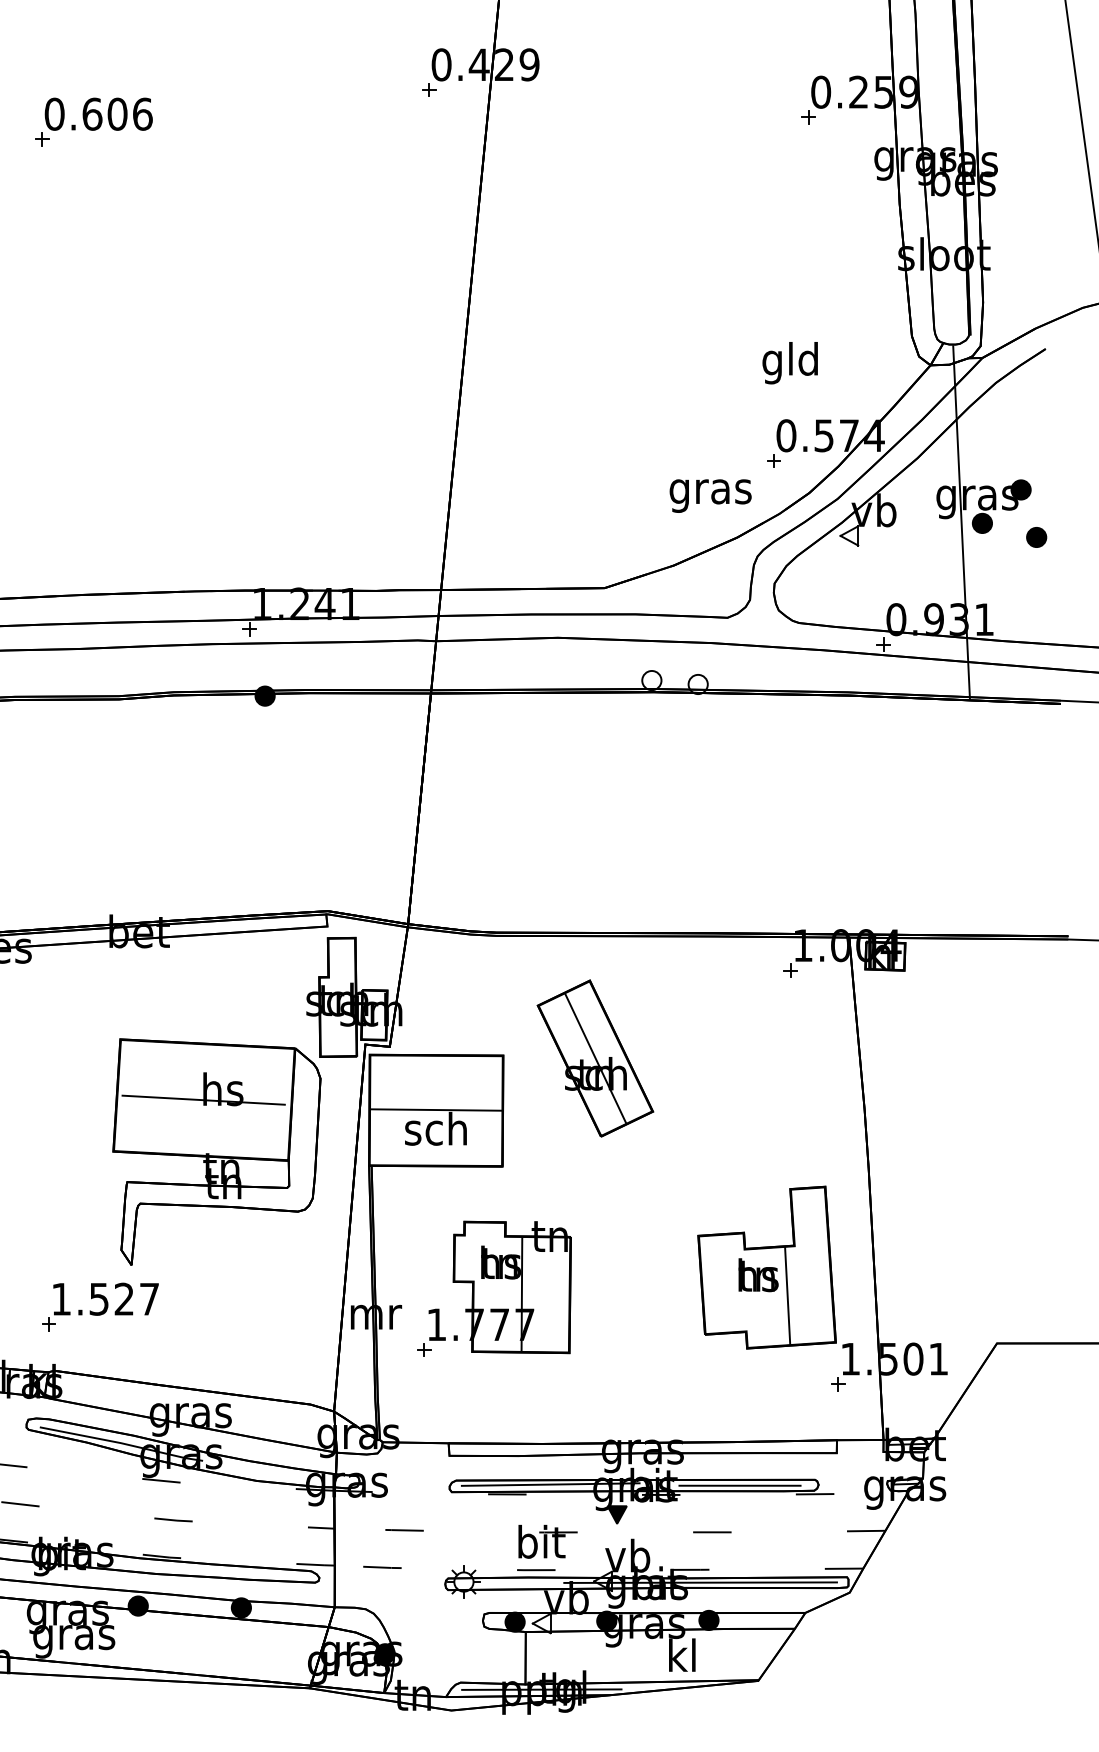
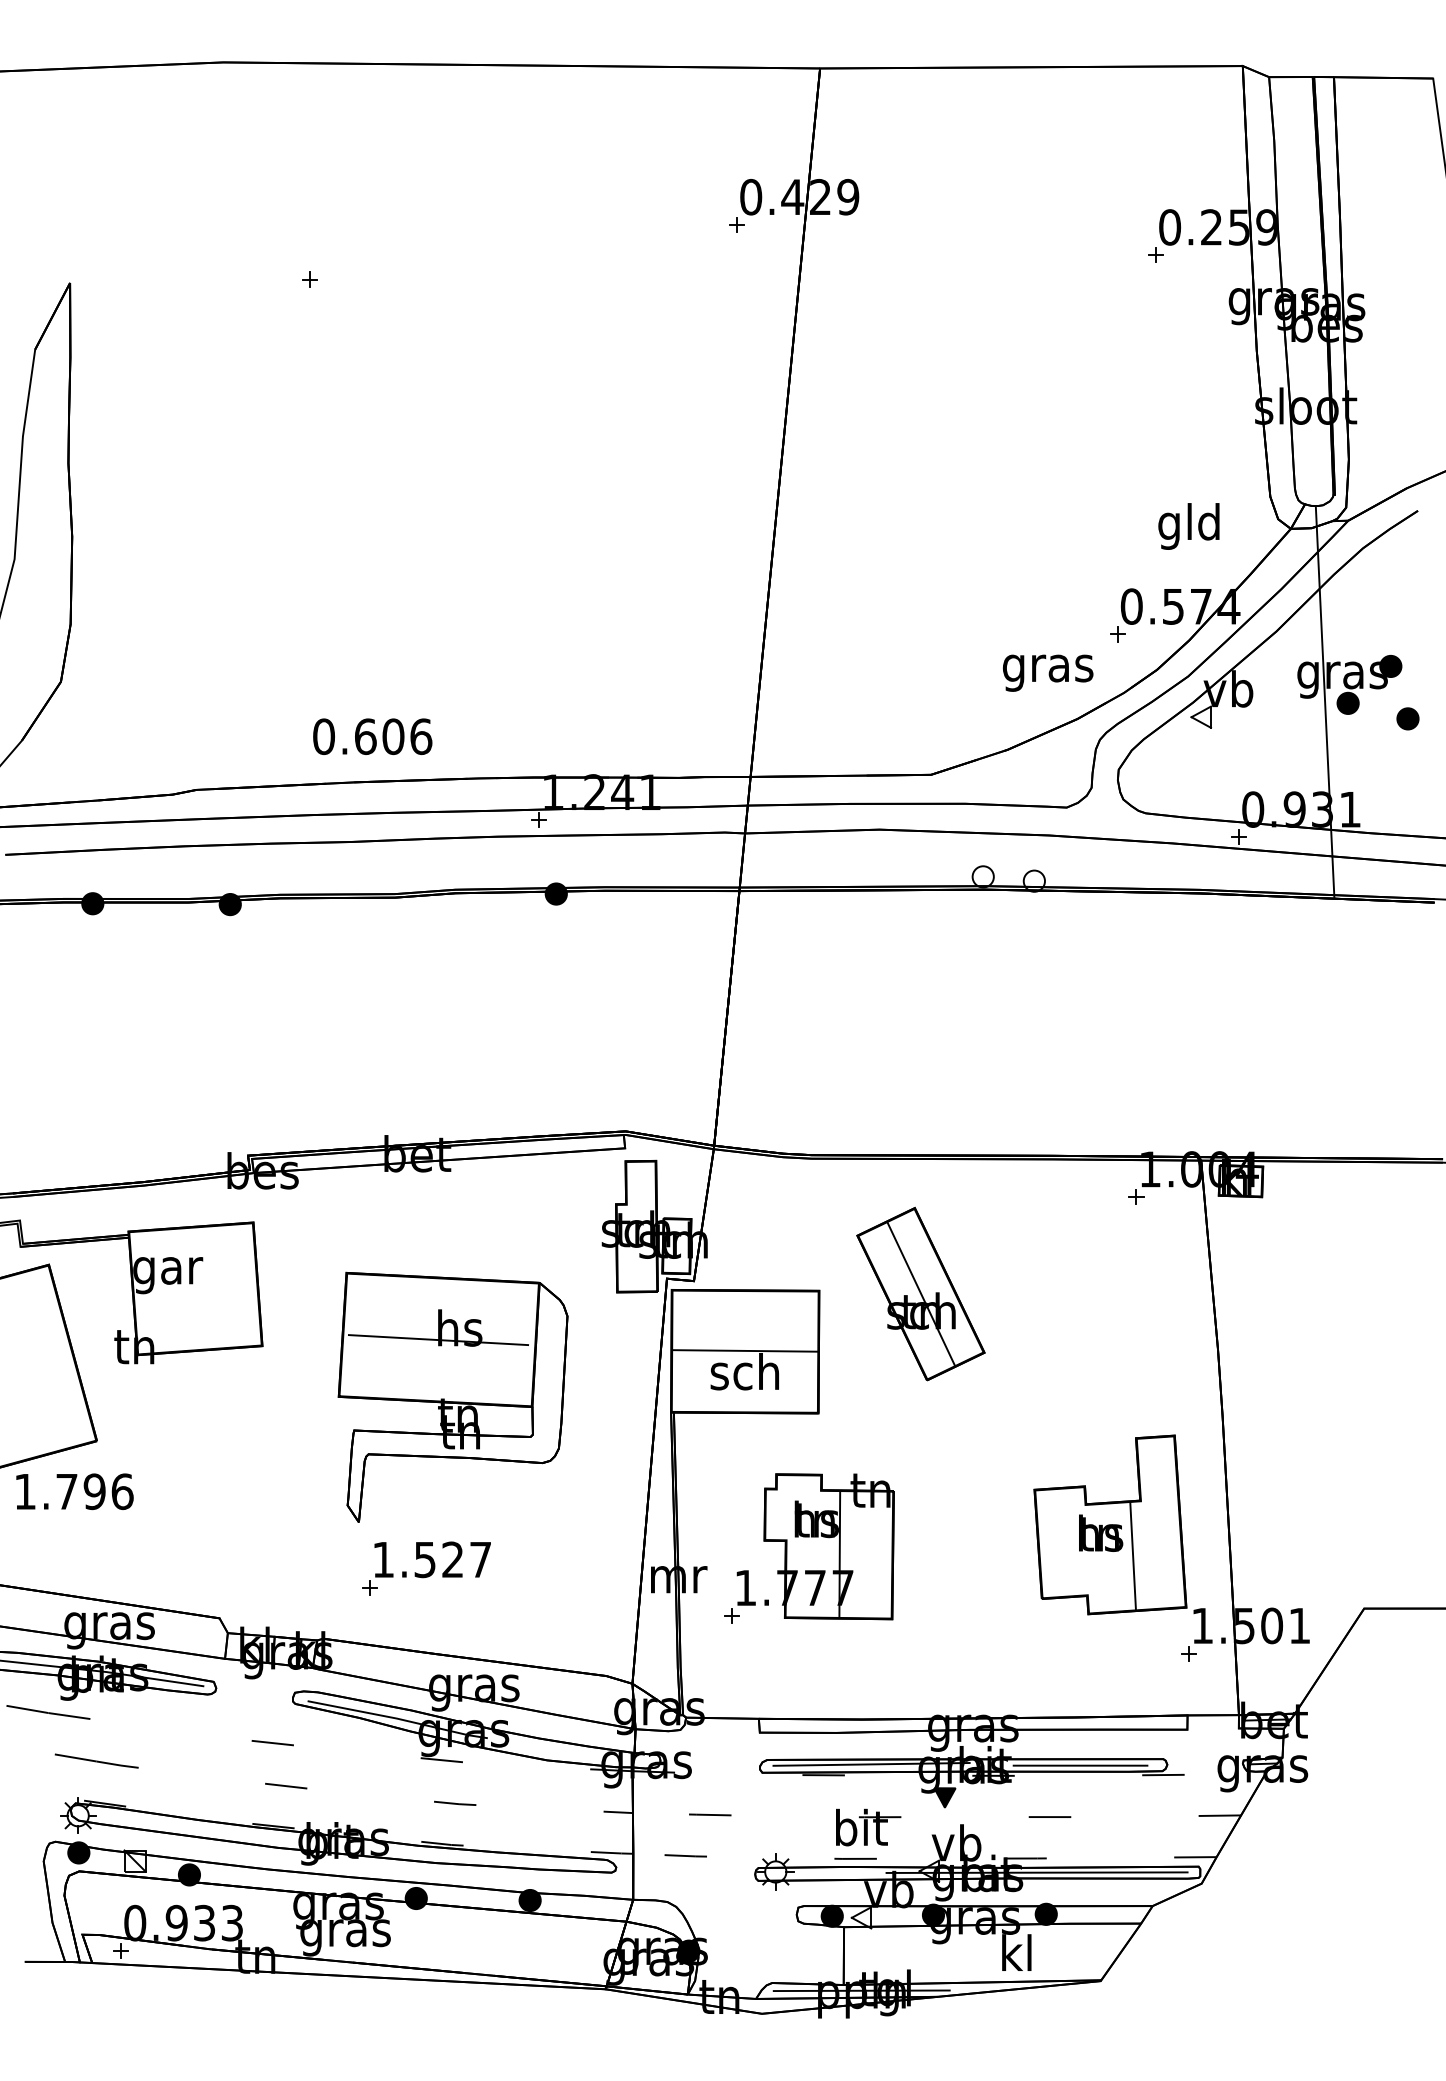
text: (98, 114) -> (372, 736), moved
text: (789, 363) -> (1188, 526), moved
part: (216, 1151) -> (452, 1396), moved
part: (100, 1307) -> (426, 1568), moved

